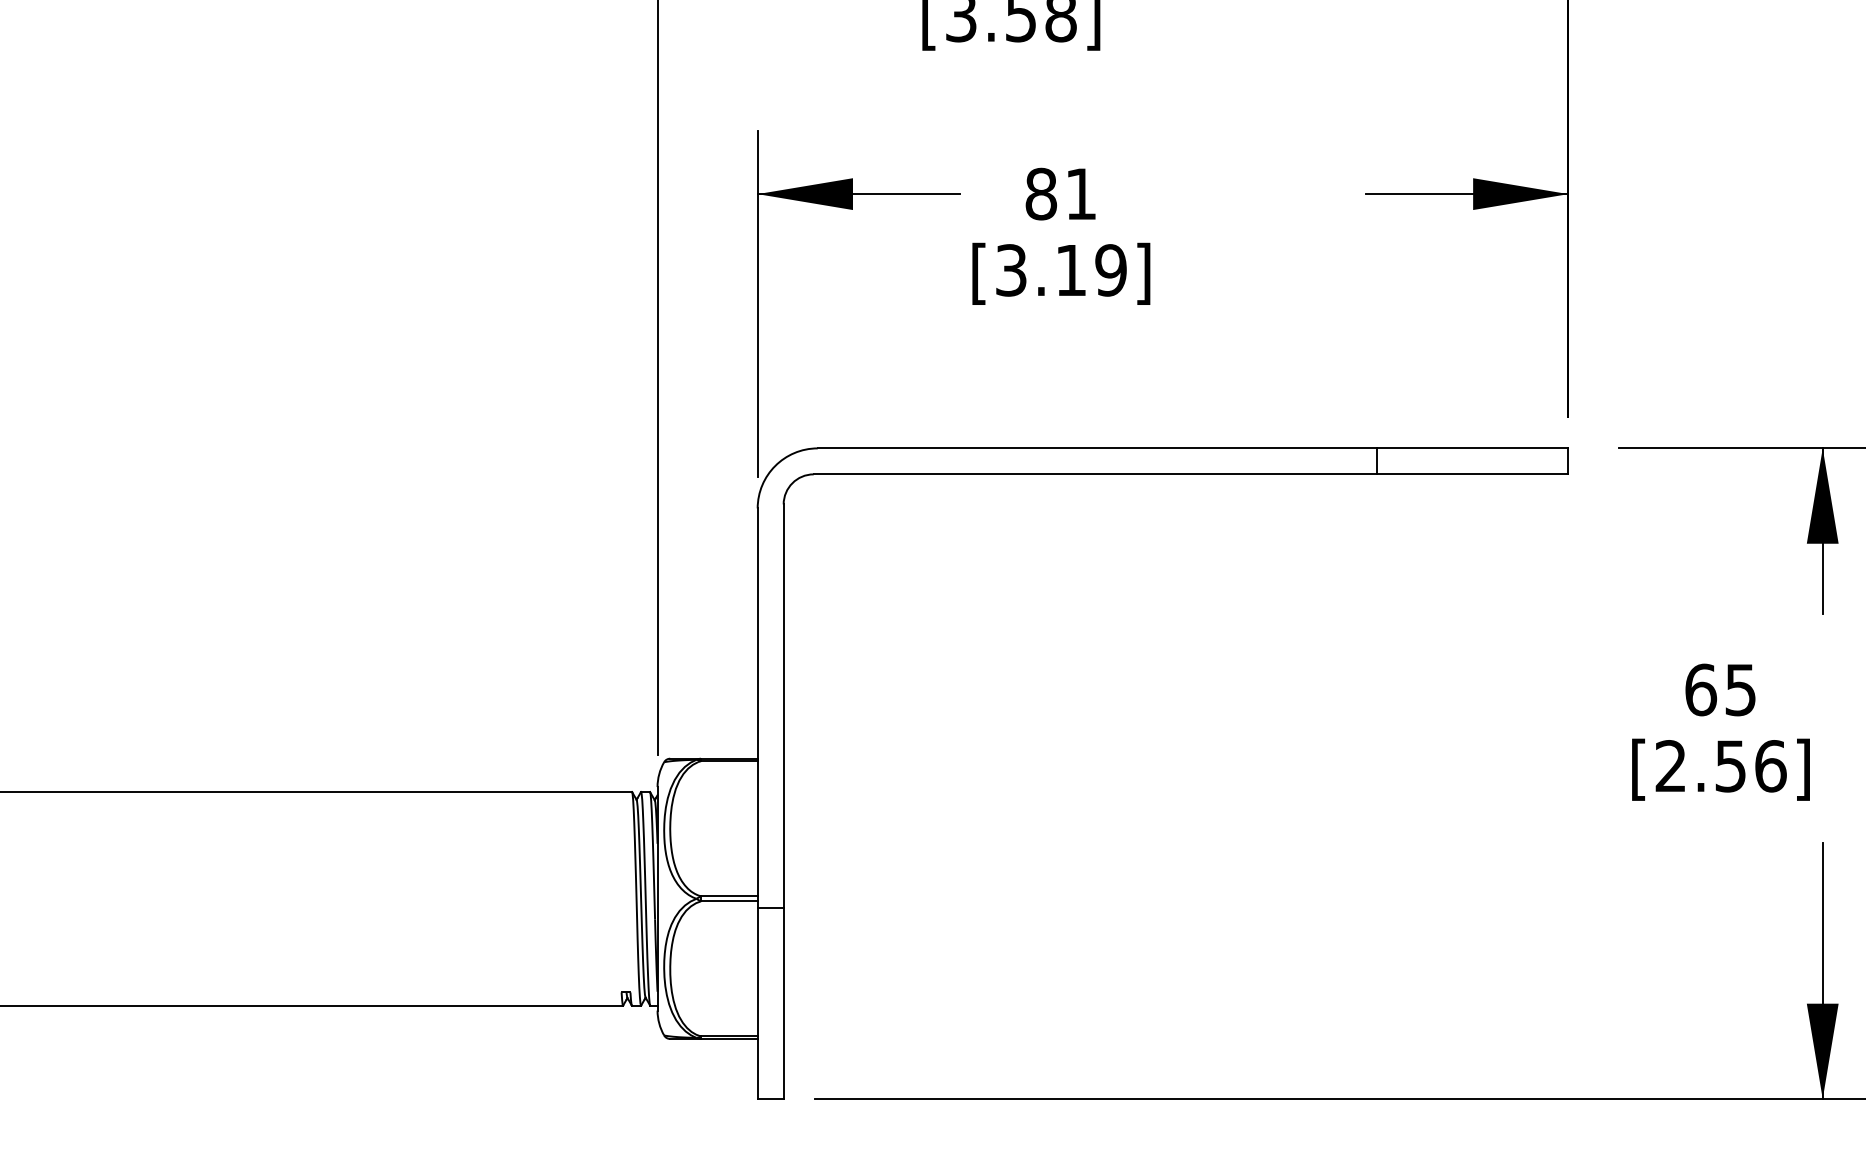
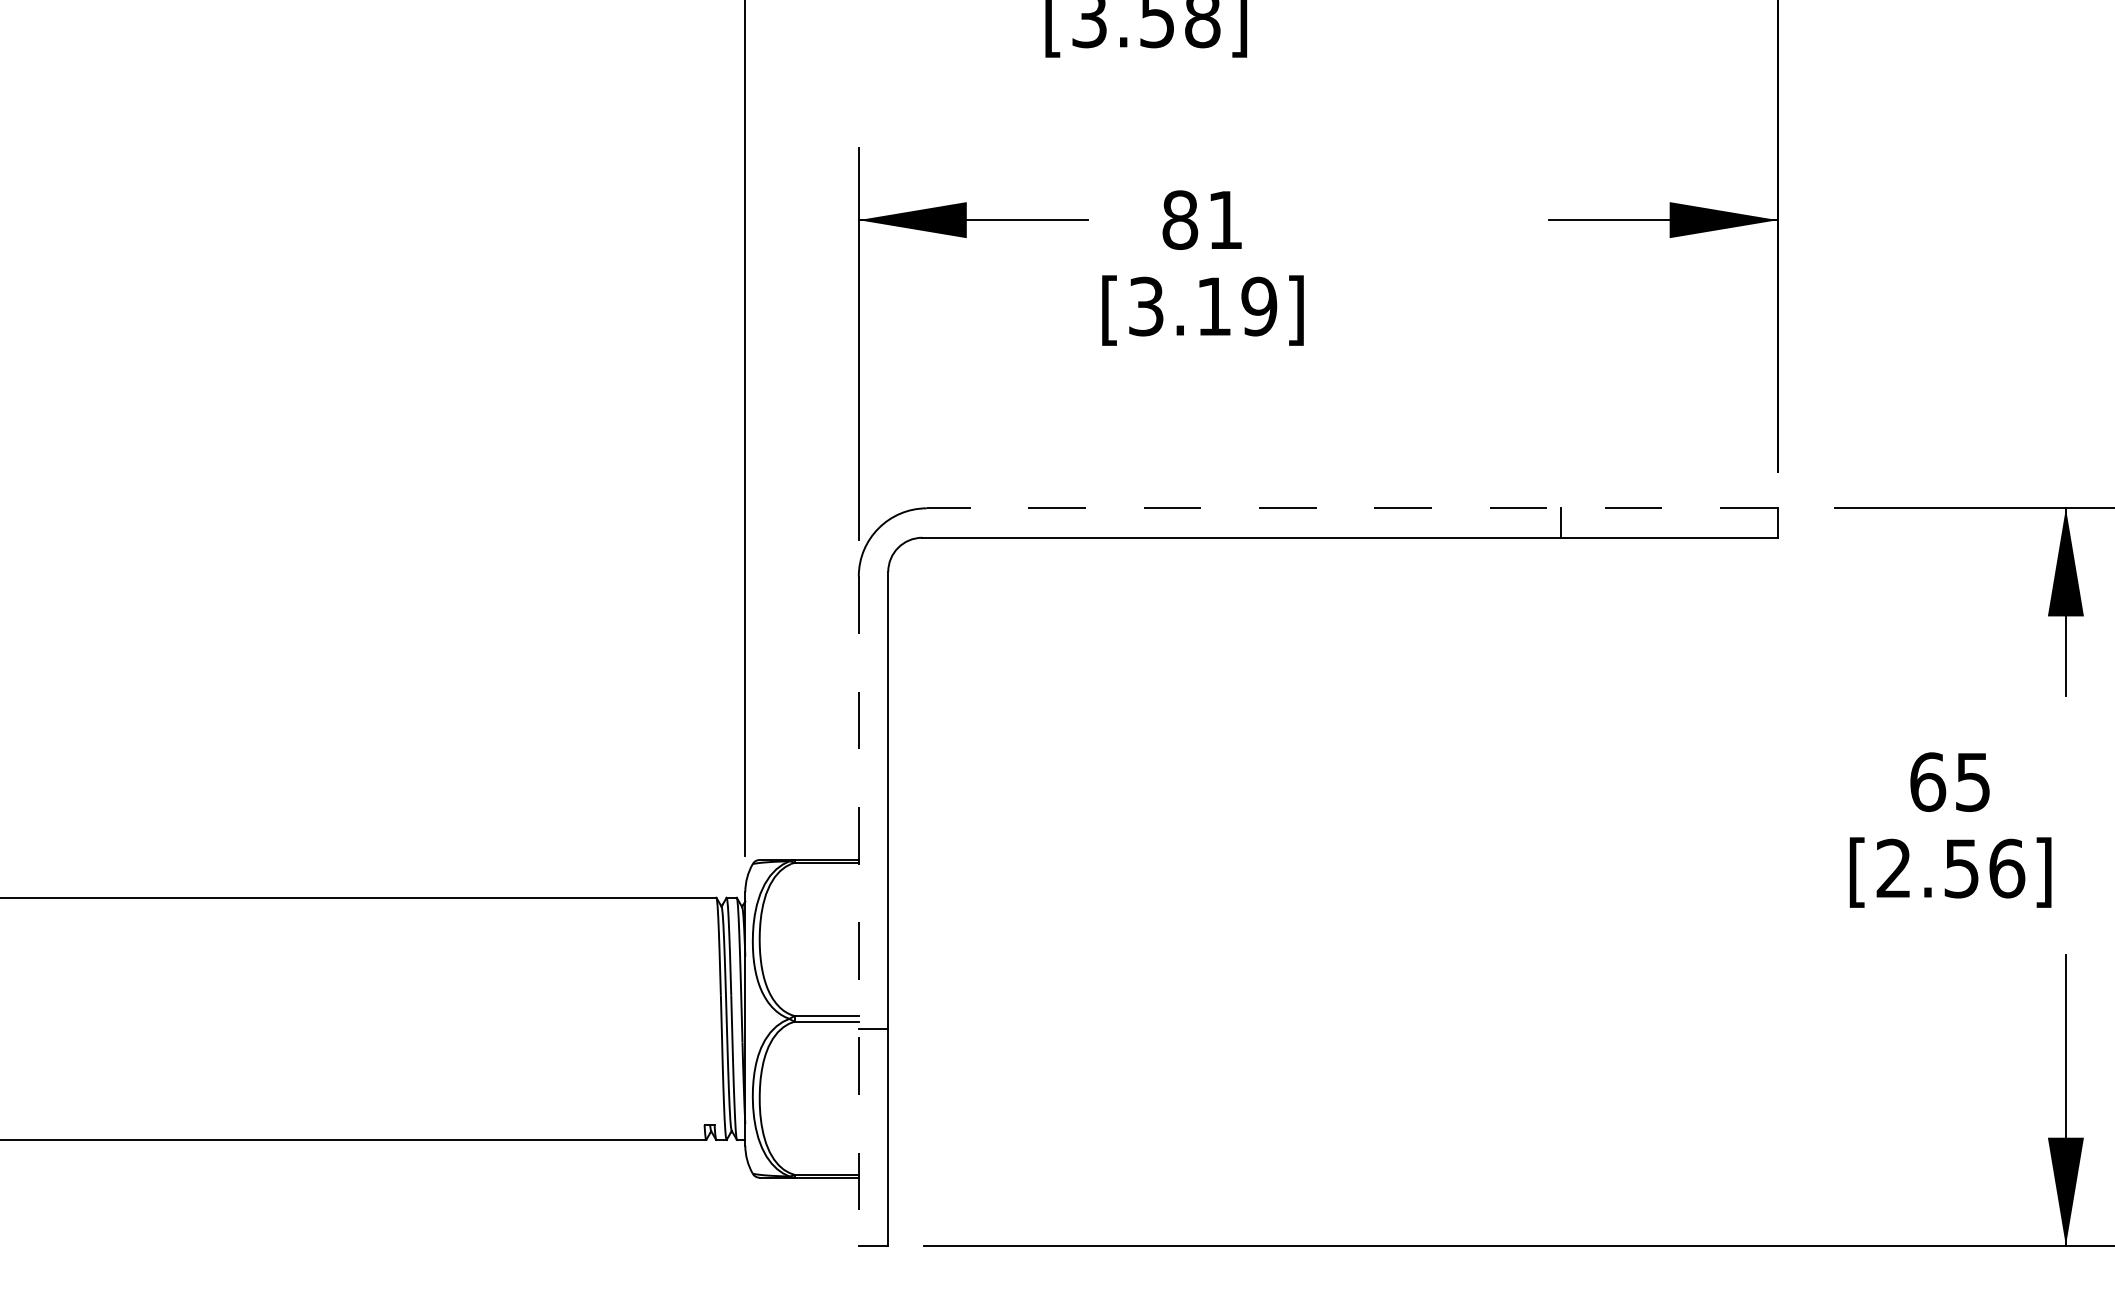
line: (1192, 448) -> (1351, 508), solid -> dashed
line: (757, 804) -> (858, 911), solid -> dashed

